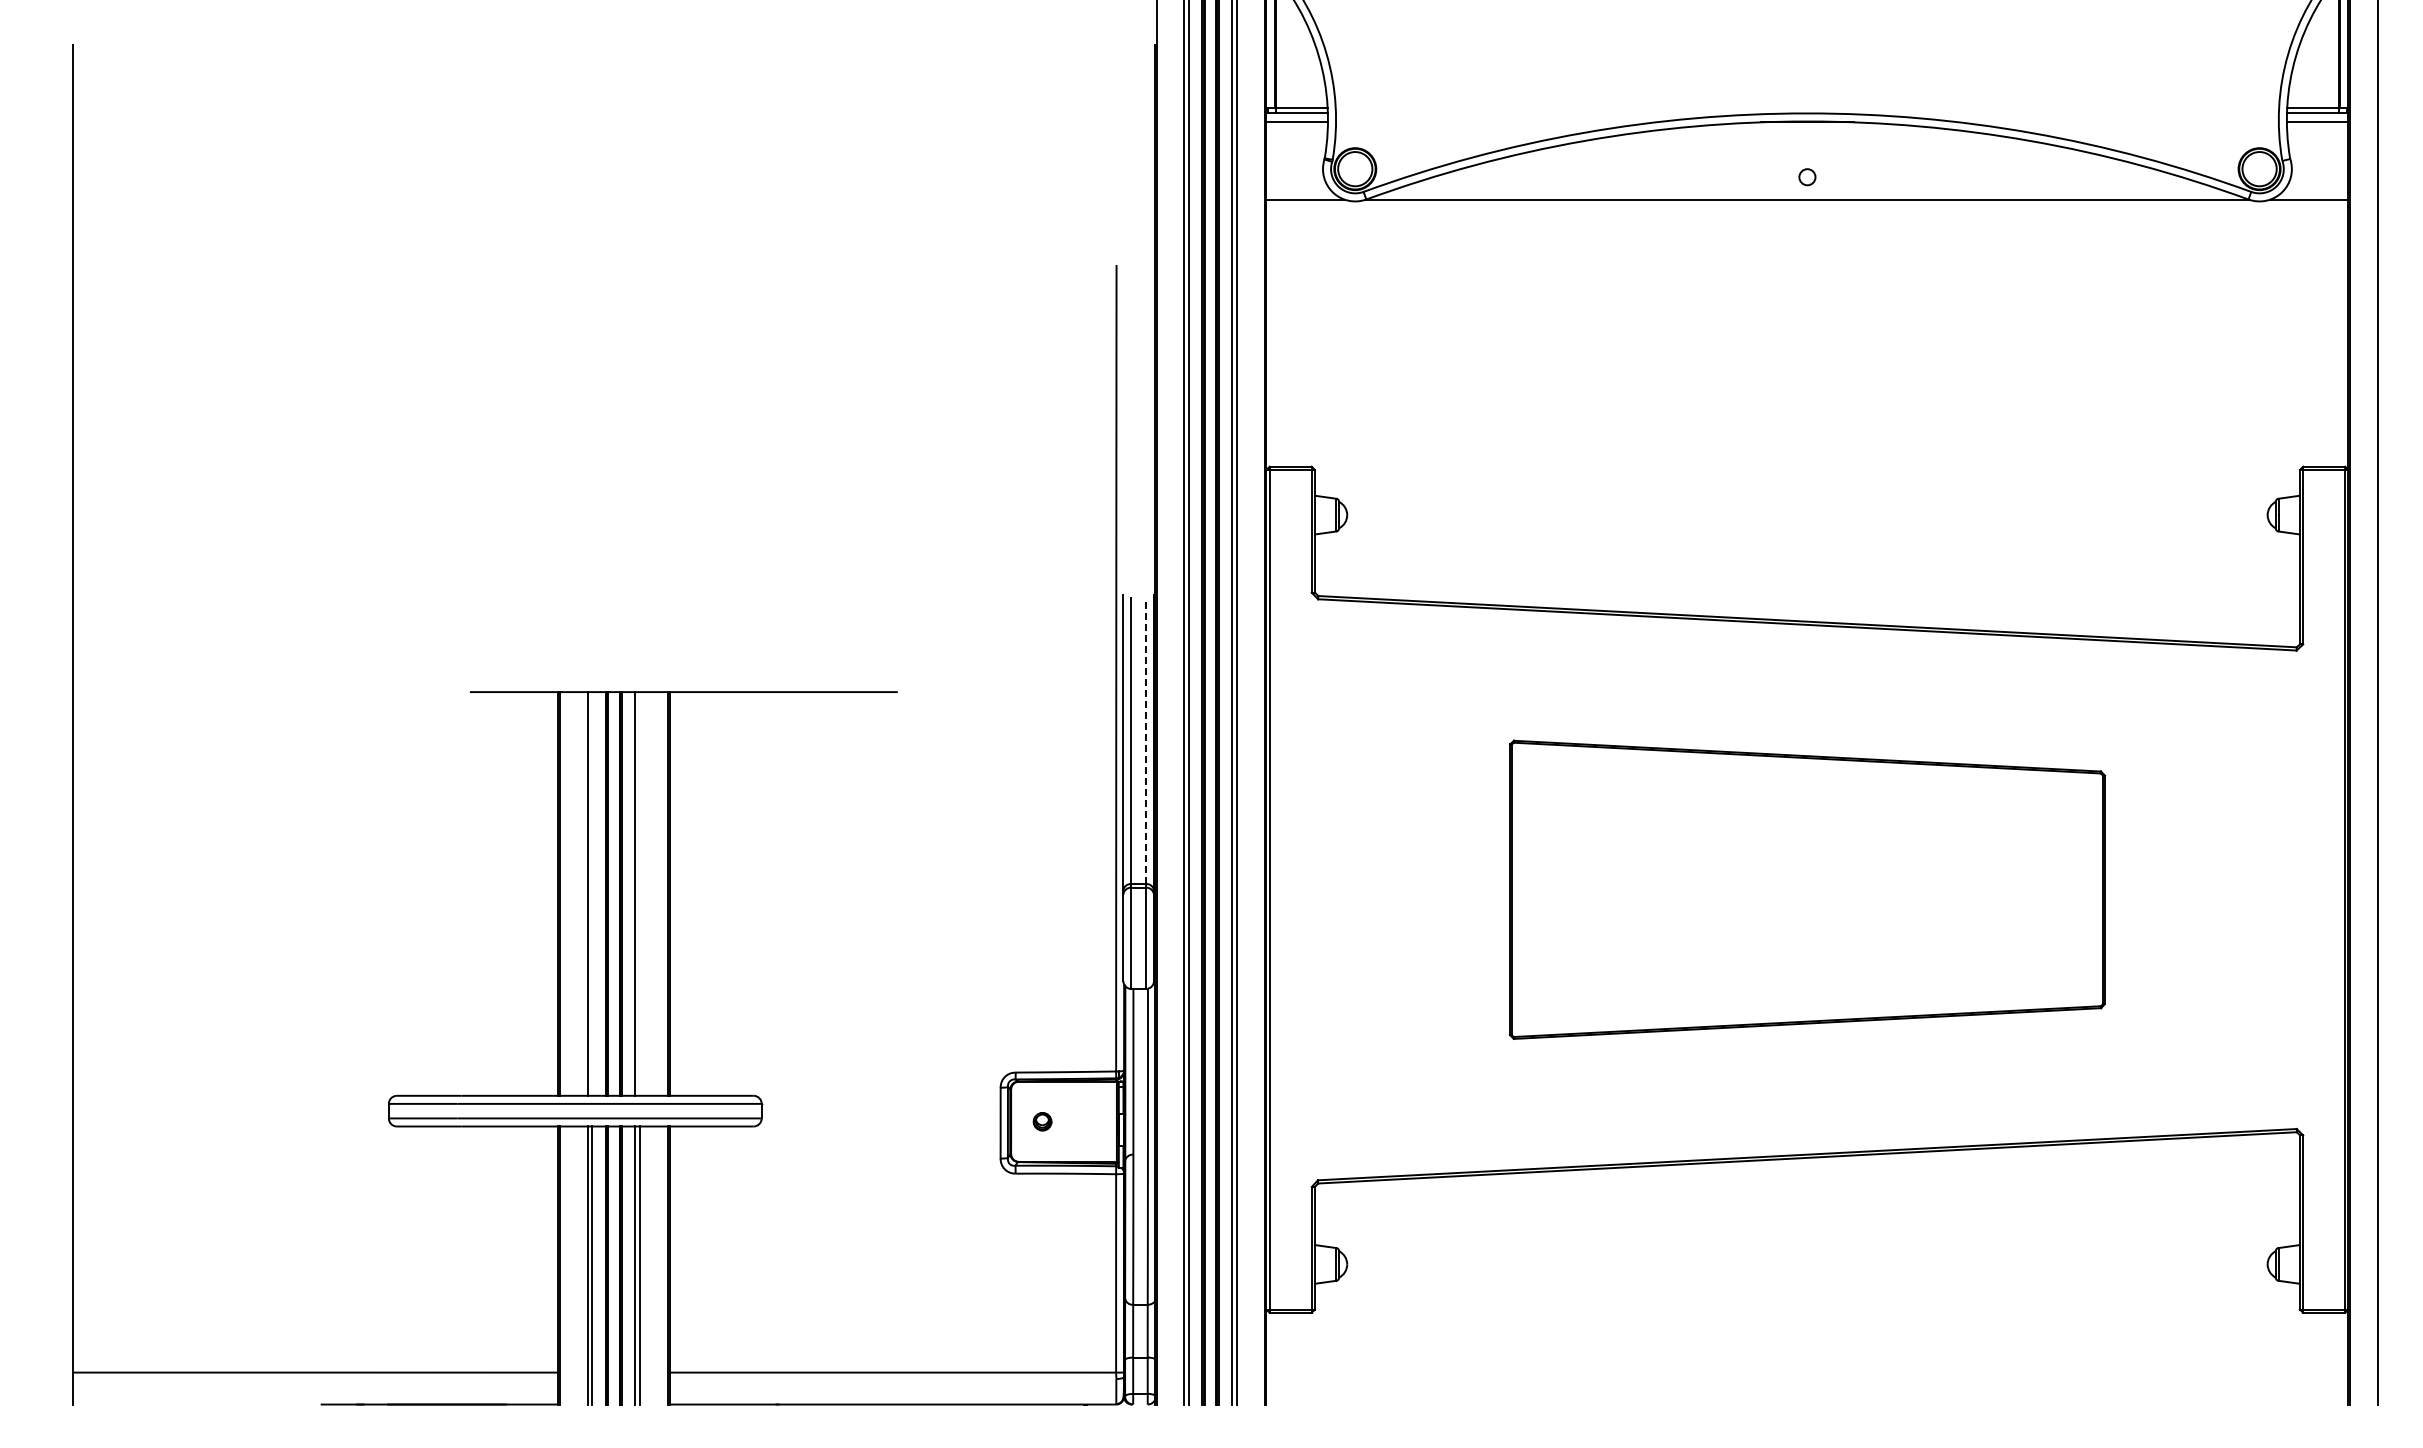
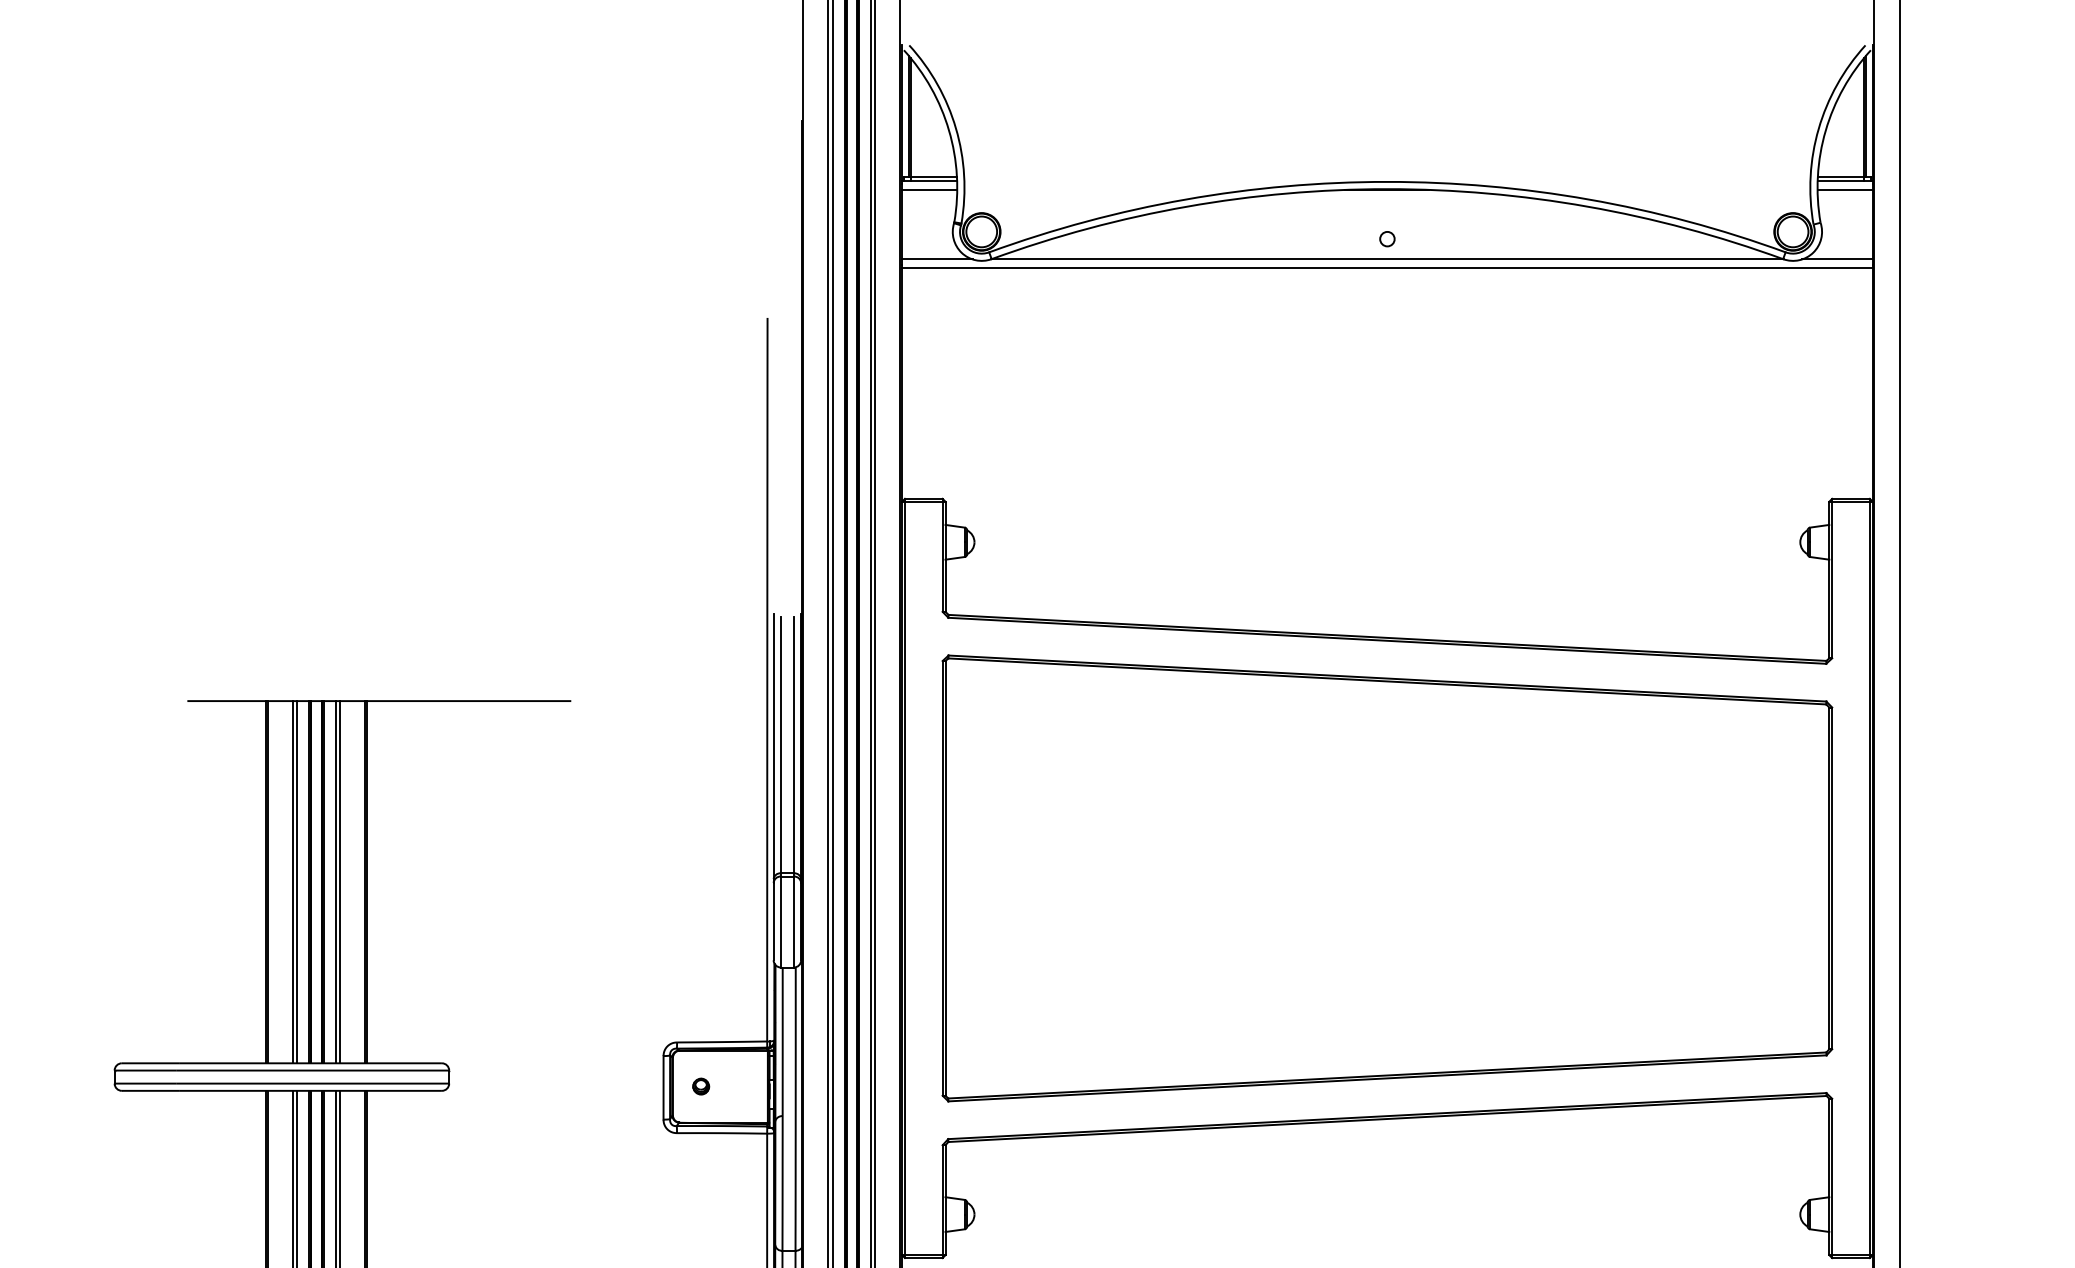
line: (1807, 209) -> (1387, 268), added
line: (1145, 741) -> (793, 745), dashed -> solid
part: (1807, 889) -> (1387, 878), size x1.67
line: (592, 893) -> (297, 881), added
line: (639, 893) -> (339, 881), added

